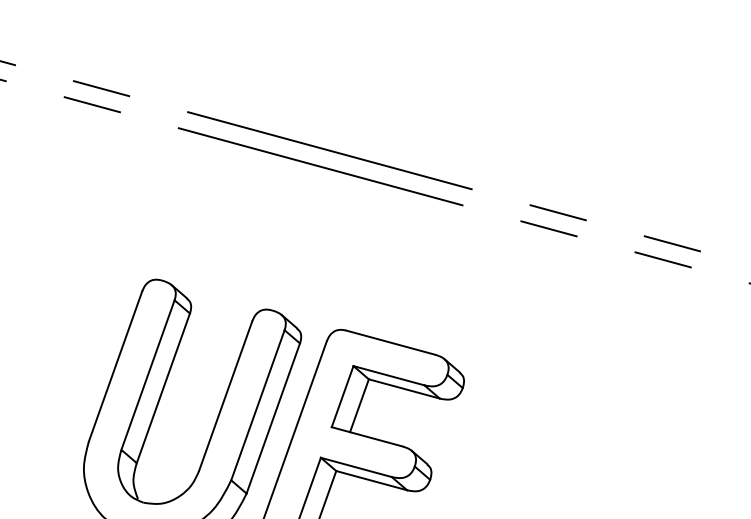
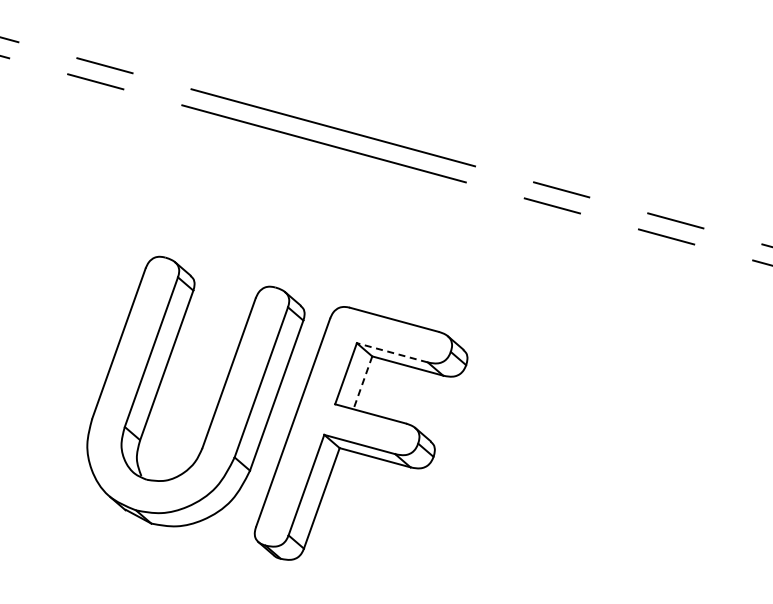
line: (389, 375) -> (392, 352), solid -> dashed
line: (359, 406) -> (362, 383), solid -> dashed

